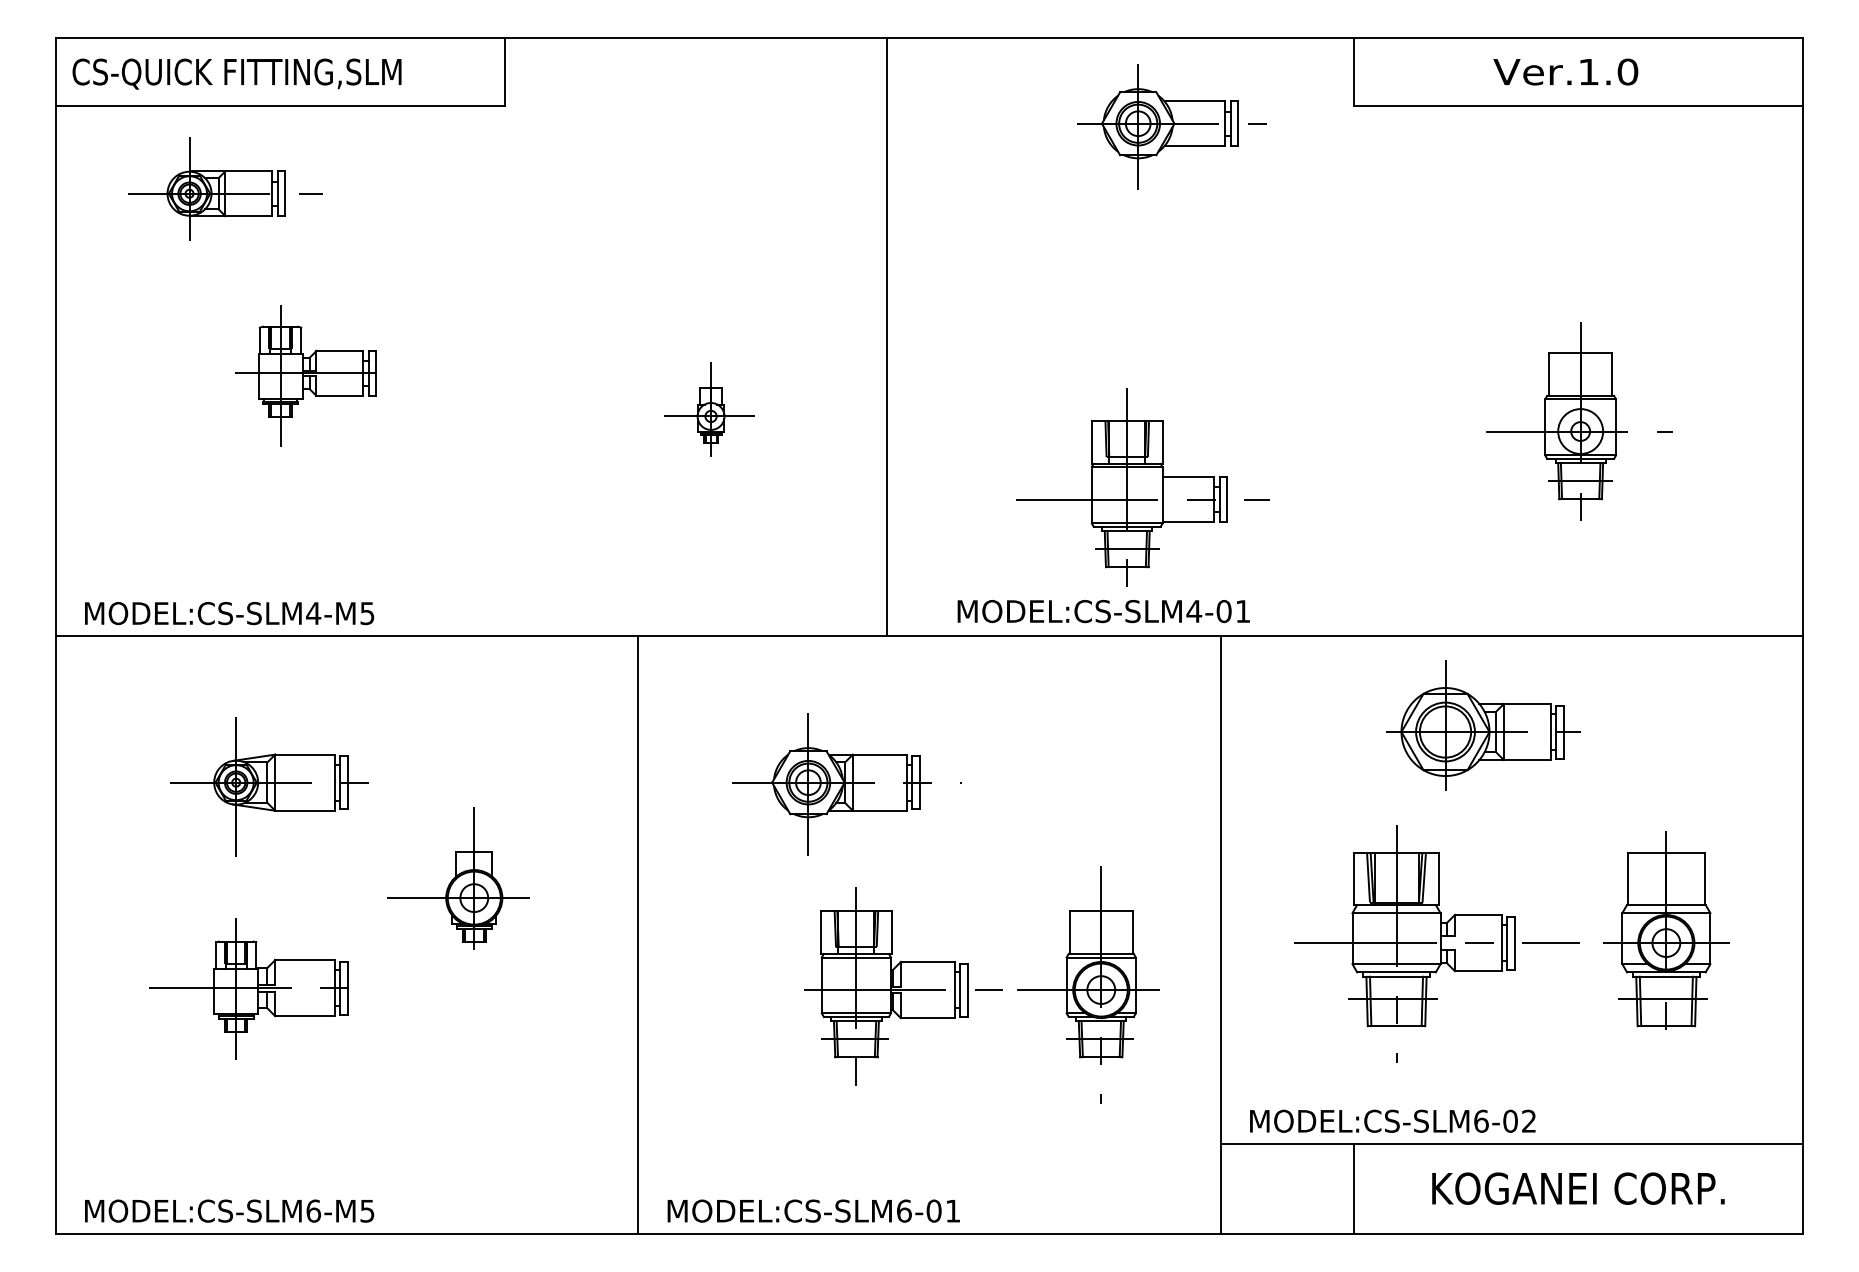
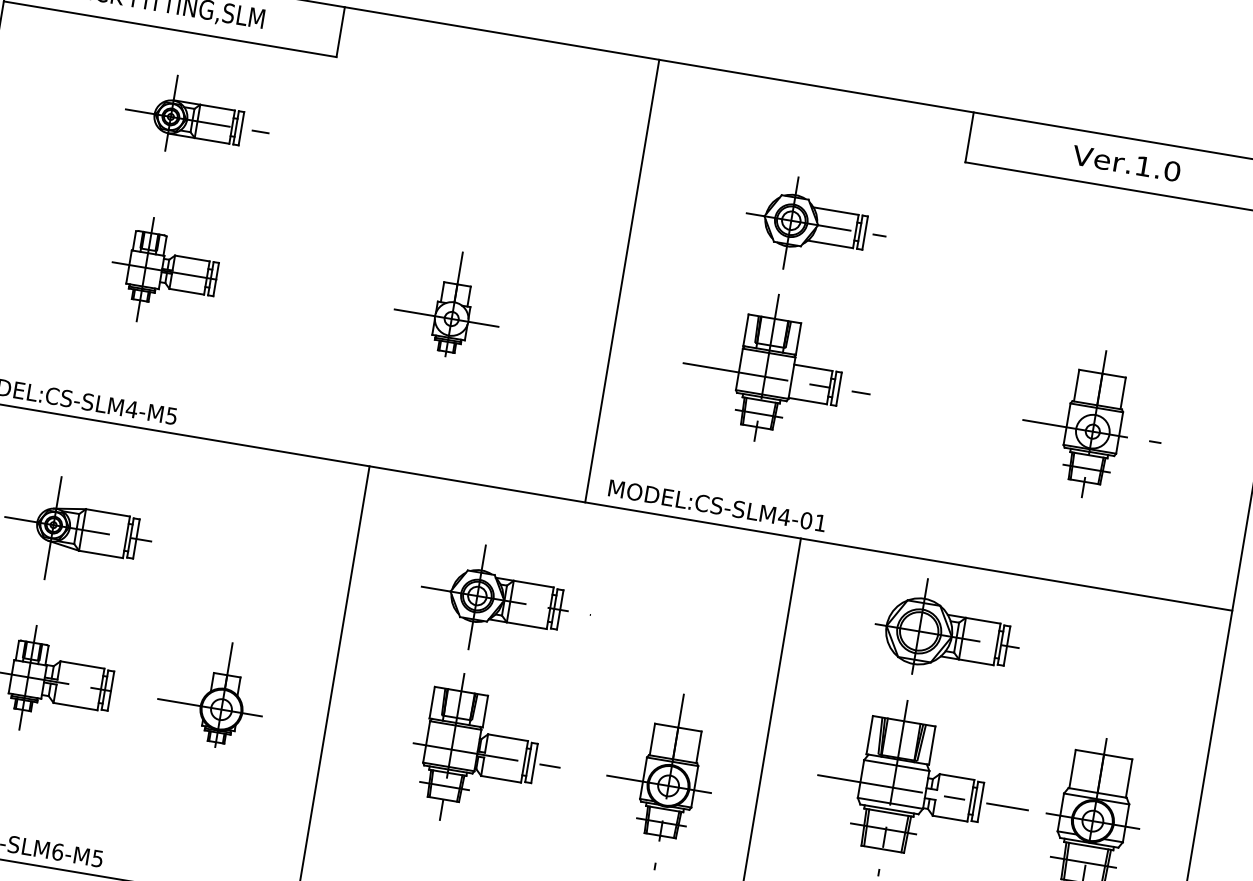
part: (1171, 126) -> (815, 226), moved
part: (225, 188) -> (198, 117), moved
line: (887, 337) -> (622, 281), moved
part: (305, 375) -> (163, 272), moved
part: (706, 404) -> (448, 303), size x1.67
part: (1142, 487) -> (777, 369), moved
part: (1483, 725) -> (948, 631), moved
part: (458, 878) -> (212, 693), moved
part: (903, 986) -> (486, 752), moved

